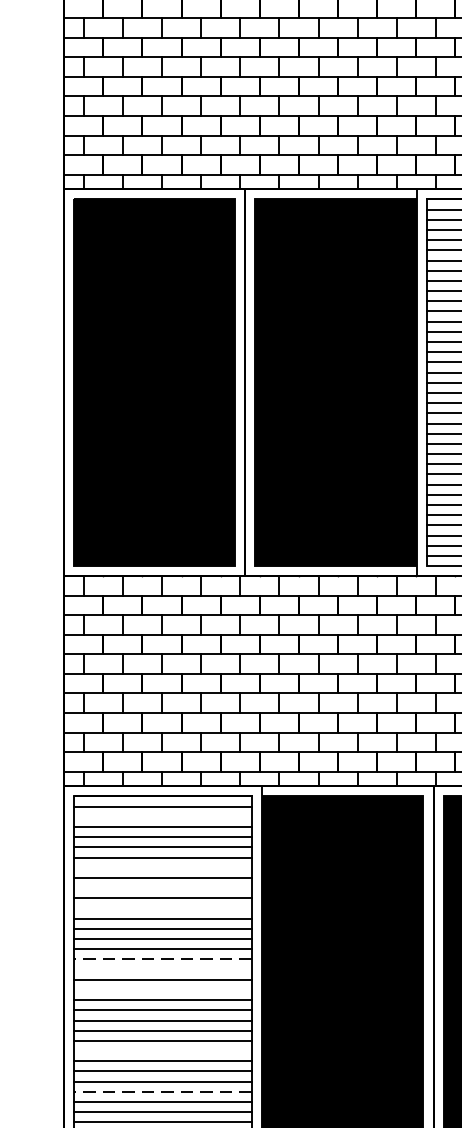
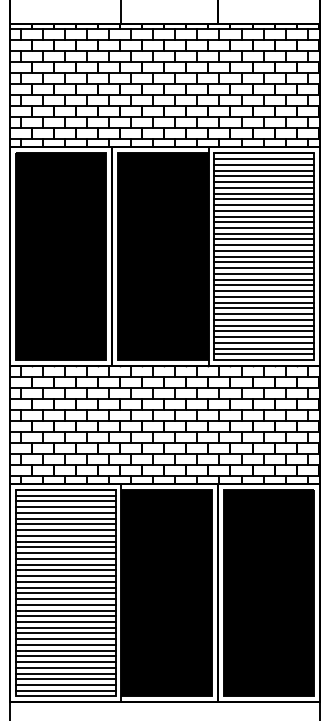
line: (162, 817) -> (65, 501), added
line: (162, 868) -> (65, 530), added
line: (162, 887) -> (65, 541), added
line: (162, 909) -> (65, 553), added
line: (162, 958) -> (65, 581), dashed -> solid
line: (162, 969) -> (65, 587), added
line: (162, 990) -> (65, 599), added
line: (162, 1051) -> (65, 633), added
line: (162, 1091) -> (65, 656), dashed -> solid

